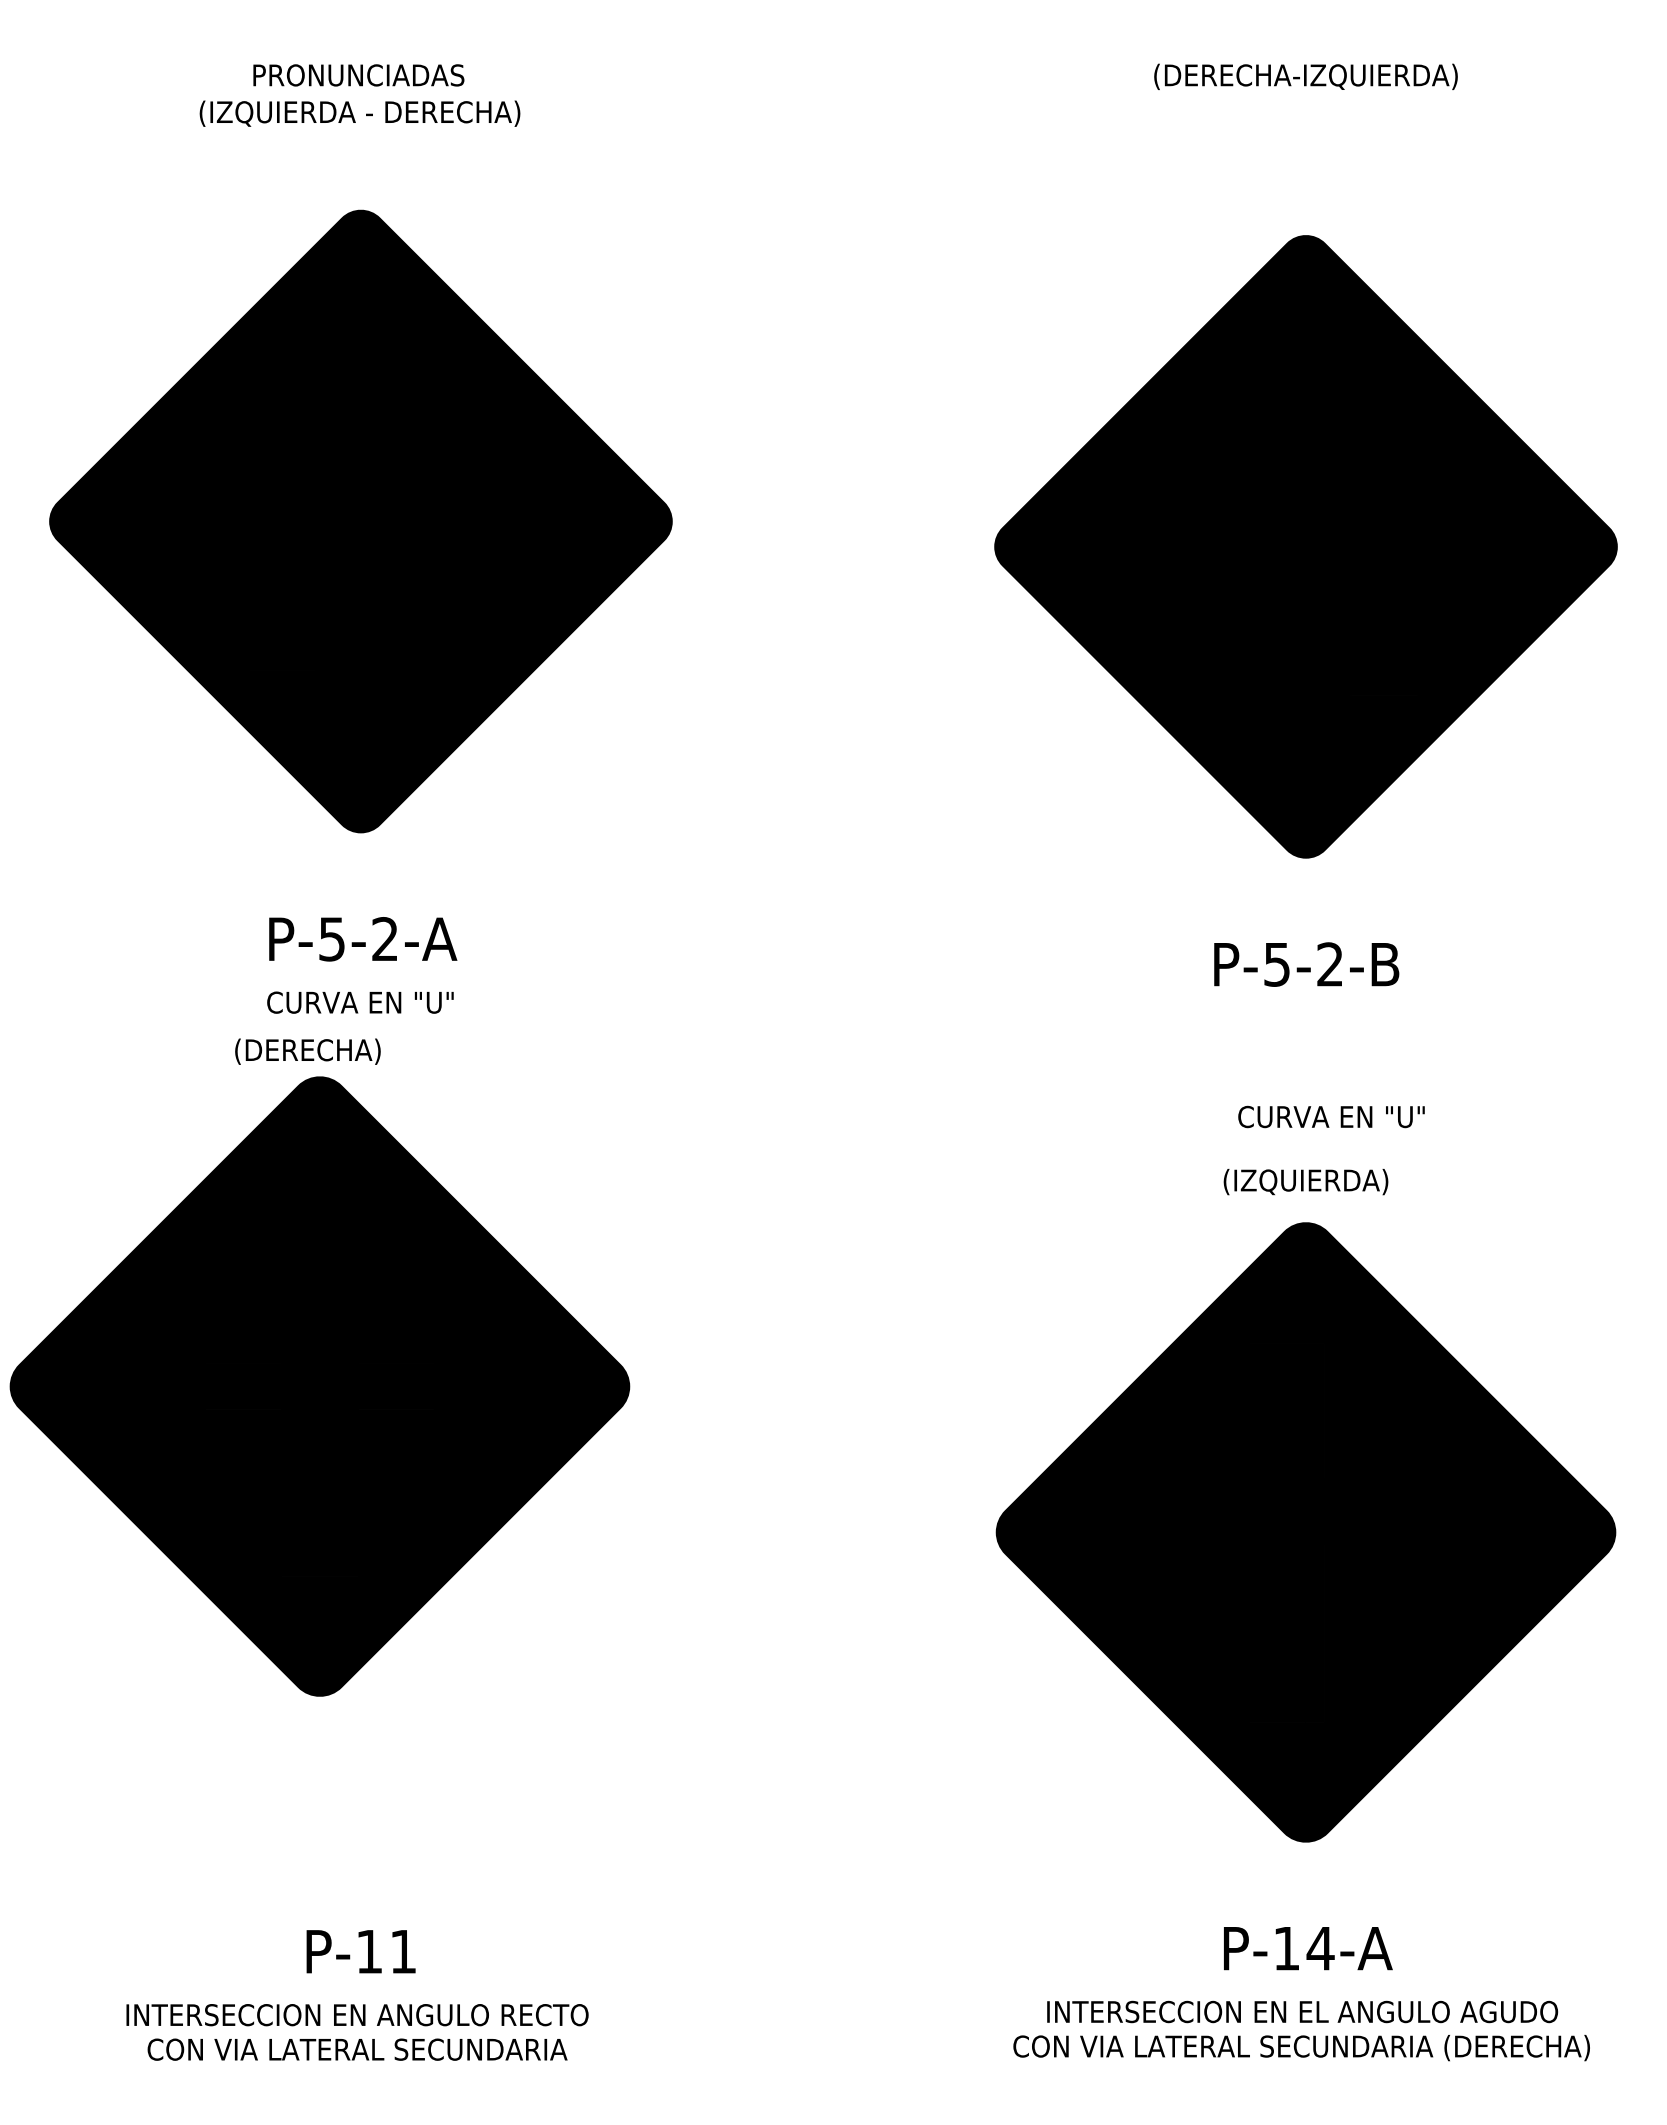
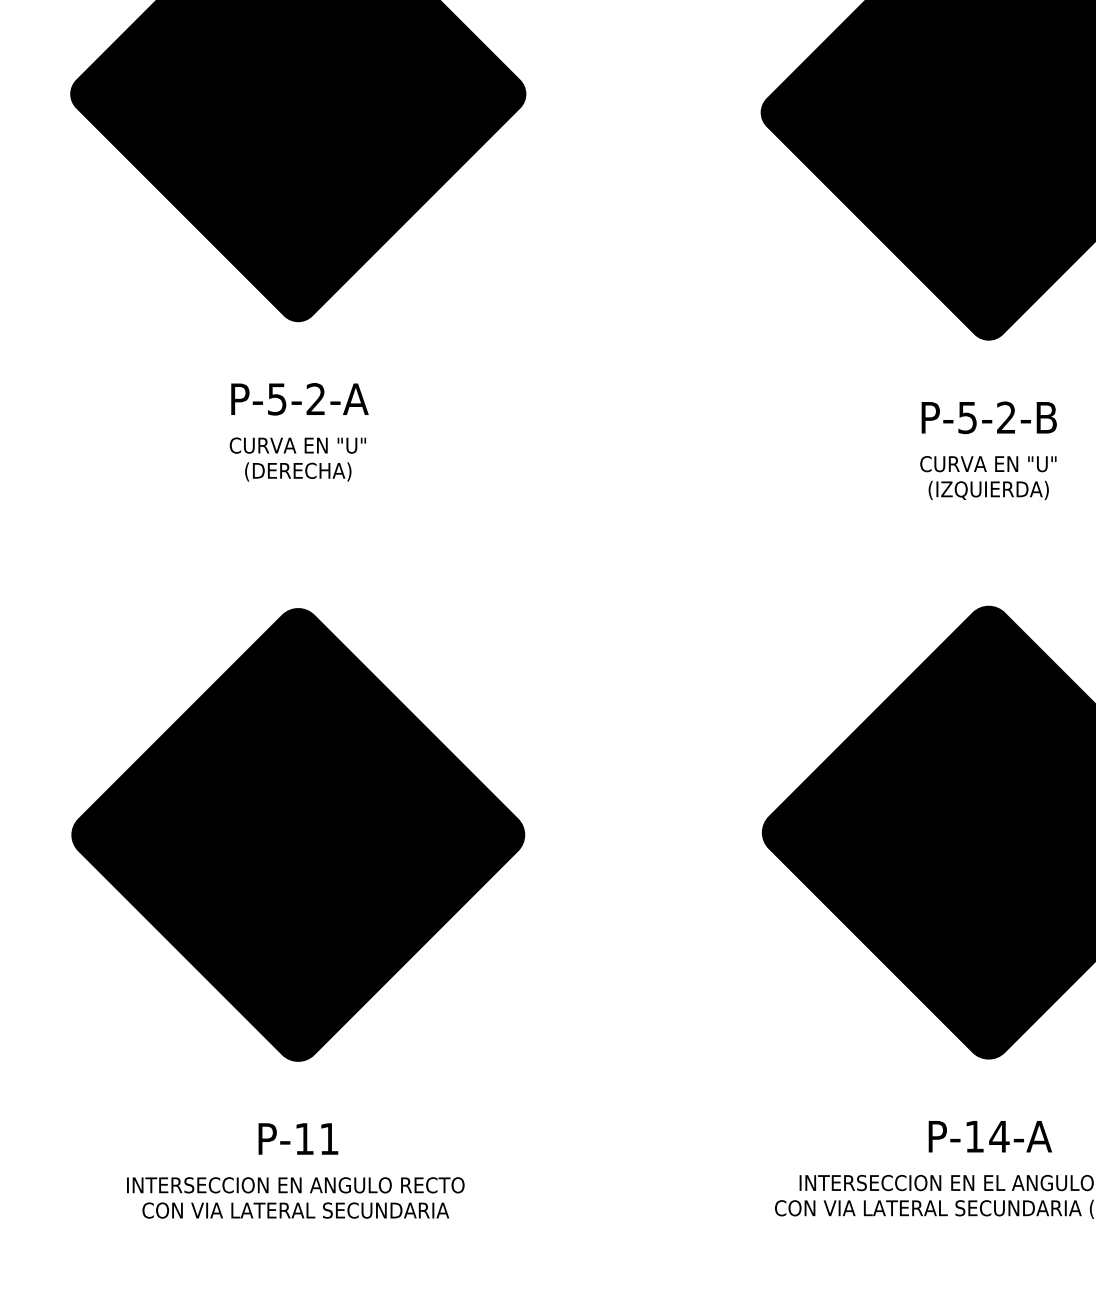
text: (307, 1051) -> (297, 471), moved
text: (1331, 1116) -> (988, 463), moved
text: (1305, 1182) -> (988, 490), moved
part: (319, 1386) -> (297, 834), moved

